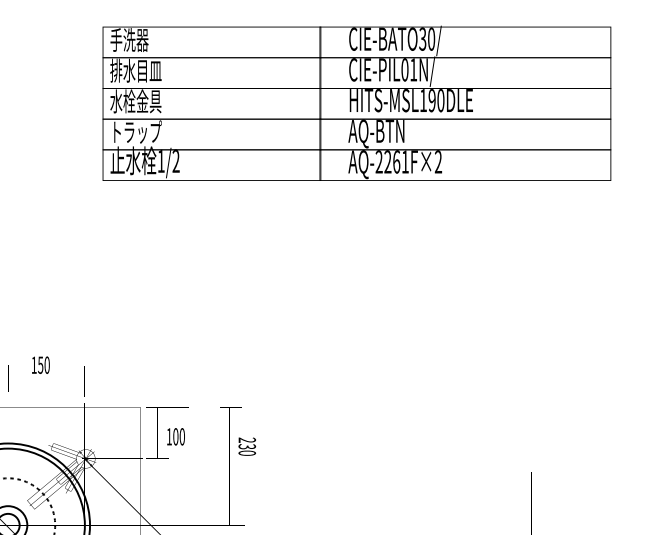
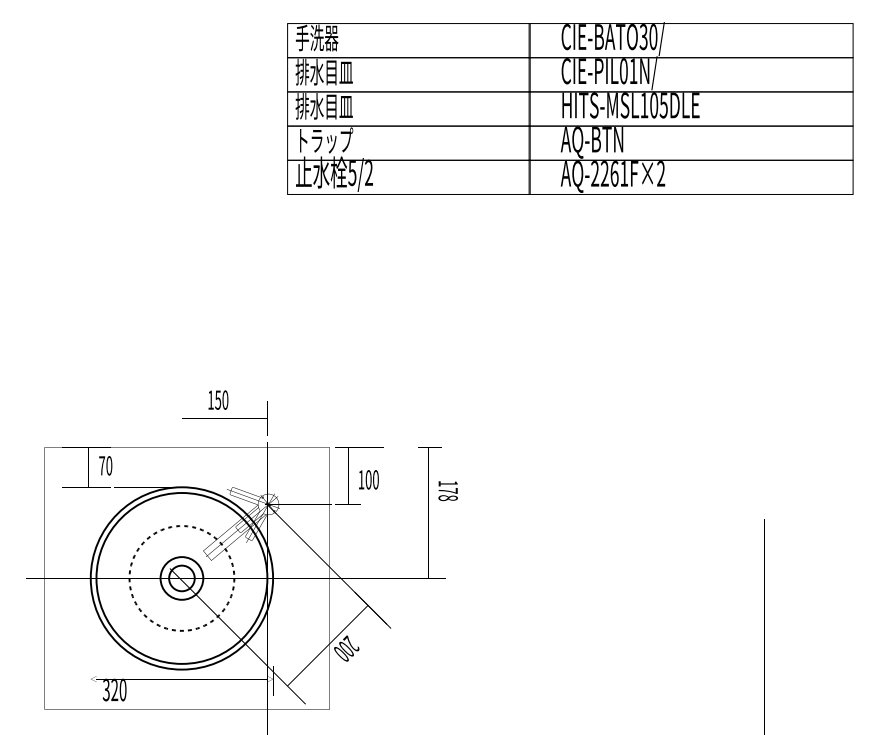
text: (436, 100) -> (658, 105), HITS-MSL190DLE -> HITS-MSL105DLE
text: (135, 101) -> (323, 106), 水栓金具 -> 排水目皿
text: (161, 161) -> (352, 173), 1/2 -> 5/2
text: (246, 446) -> (447, 490), 230 -> 178

